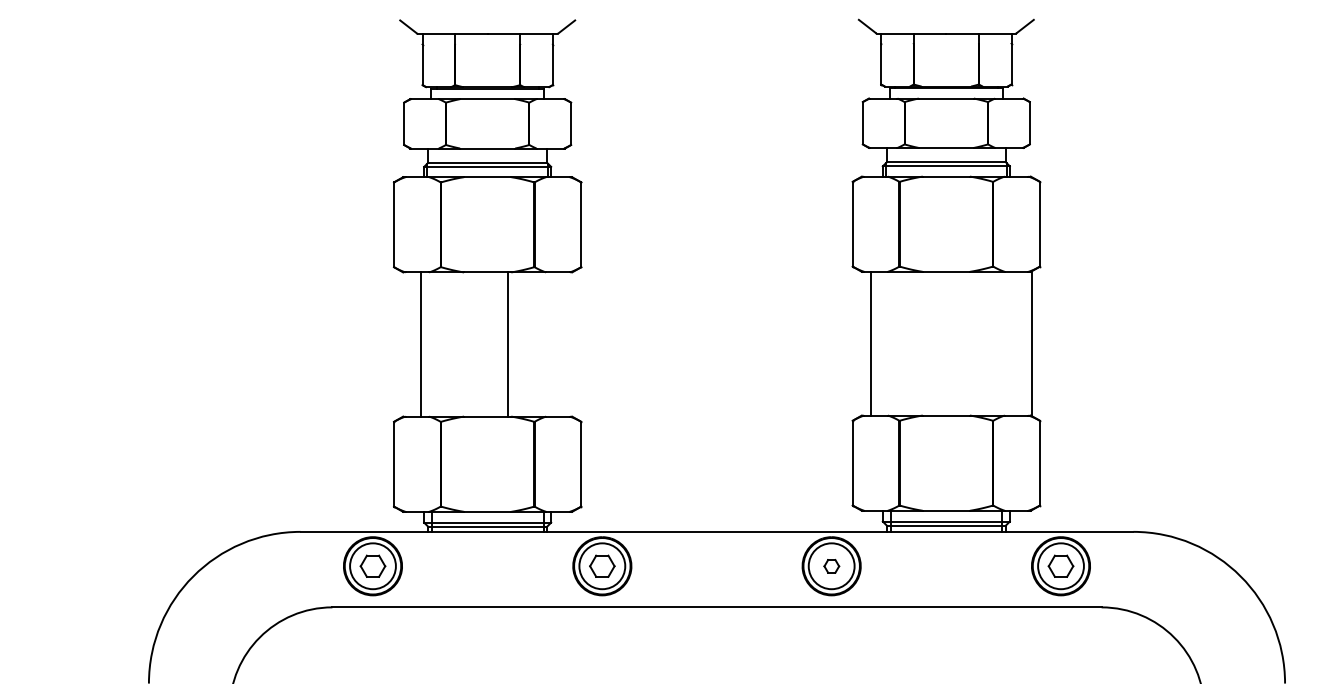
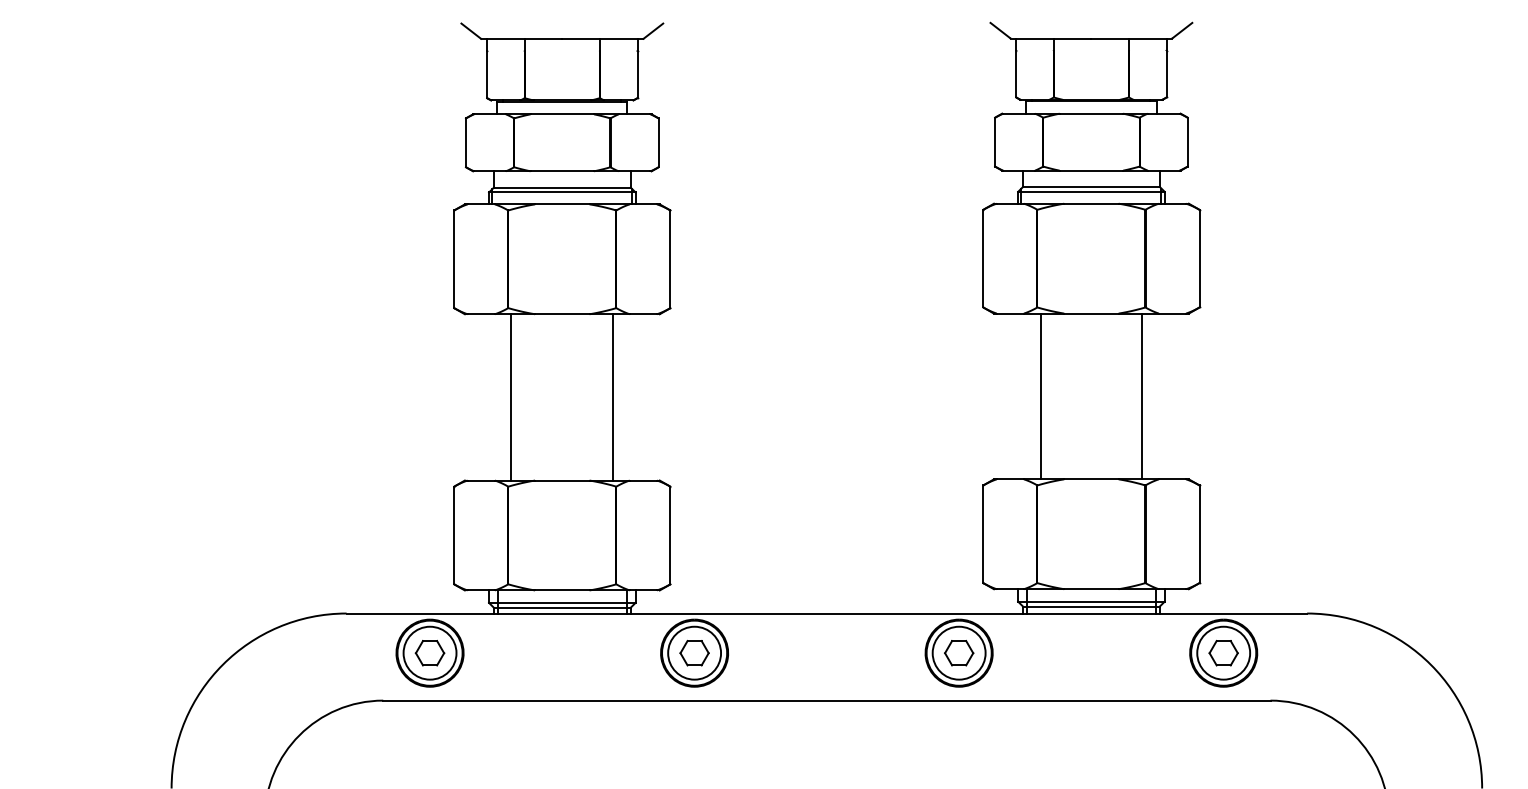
line: (870, 343) -> (1040, 396), moved
line: (1032, 343) -> (1142, 396), moved
line: (421, 344) -> (511, 397), moved
line: (508, 344) -> (613, 397), moved
part: (831, 566) -> (959, 653), size x1.67

